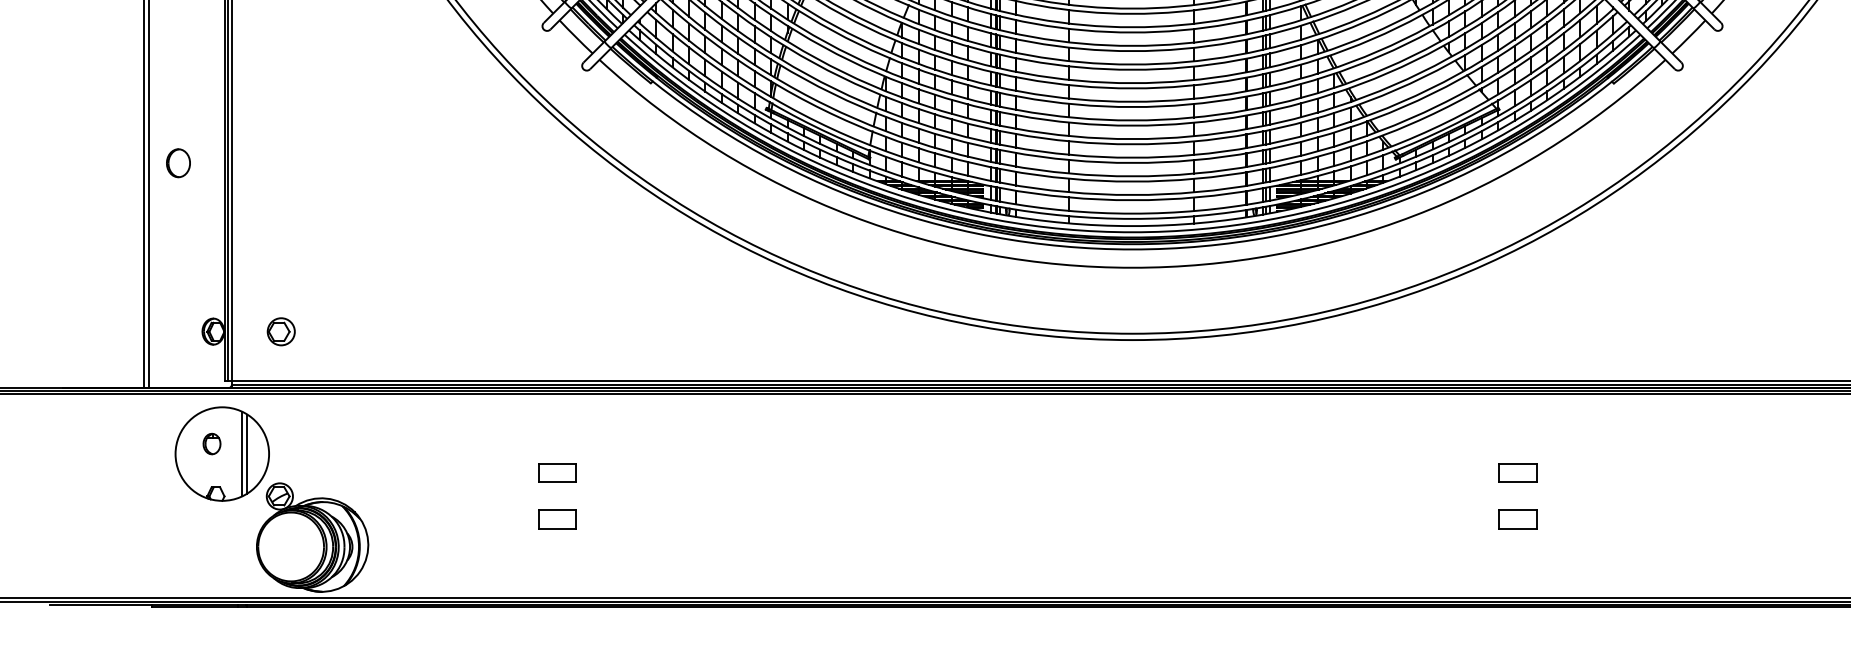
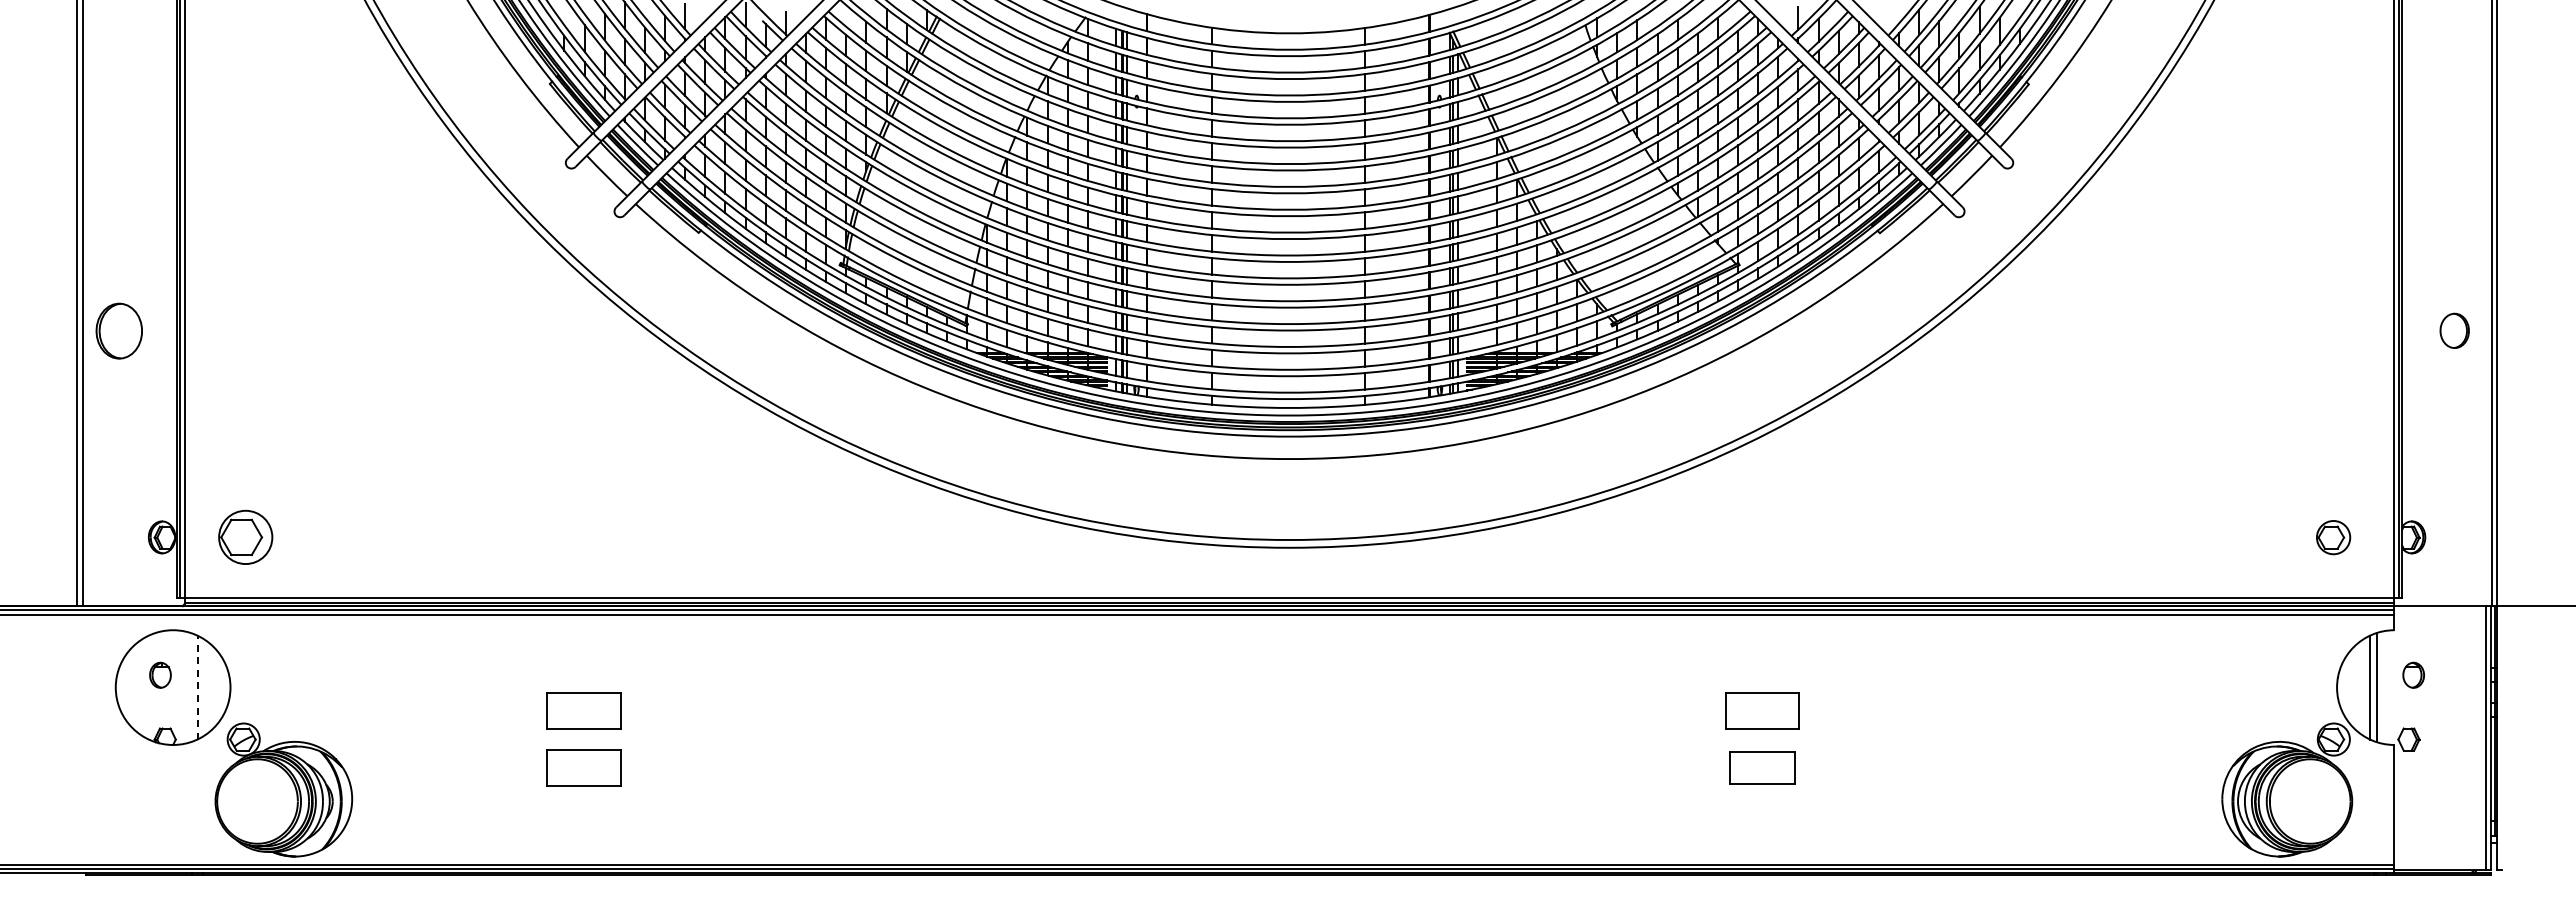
part: (178, 162) -> (119, 330), size x1.6
part: (280, 331) -> (244, 537), size x1.6
line: (242, 454) -> (197, 687), solid -> dashed
line: (247, 454) -> (203, 687), removed
part: (556, 472) -> (583, 710), size x1.6
part: (1517, 472) -> (1761, 710), size x1.6
part: (556, 520) -> (583, 768), size x1.6
part: (1517, 520) -> (1761, 768), size x1.4

